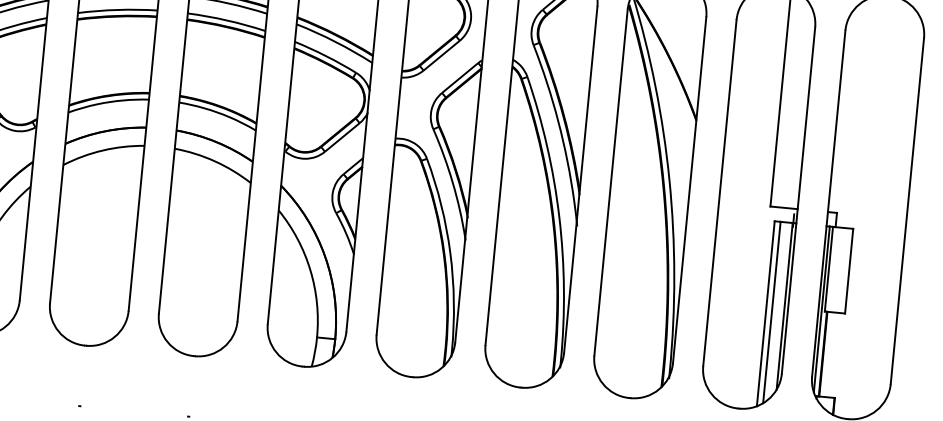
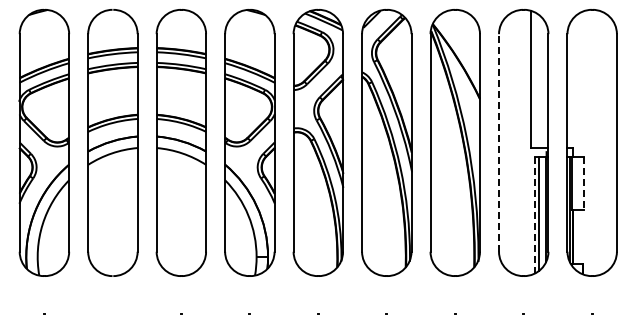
line: (720, 192) -> (499, 142), solid -> dashed
line: (849, 270) -> (584, 183), solid -> dashed
line: (765, 313) -> (534, 215), solid -> dashed

